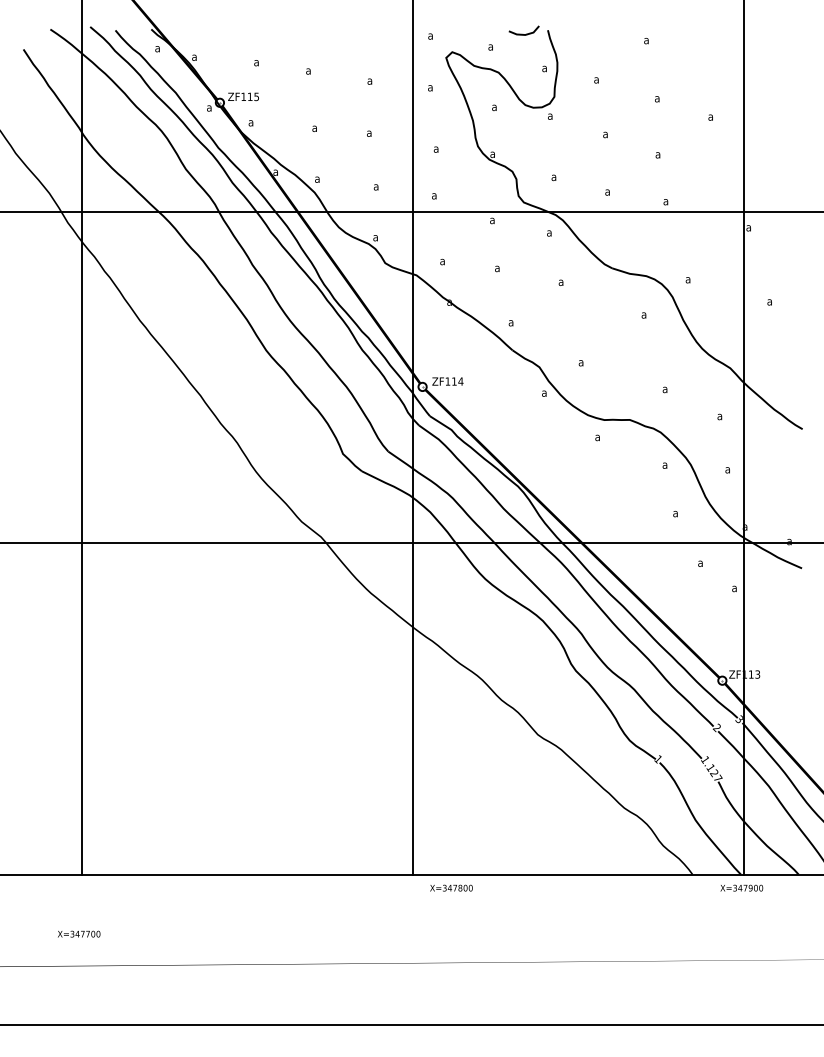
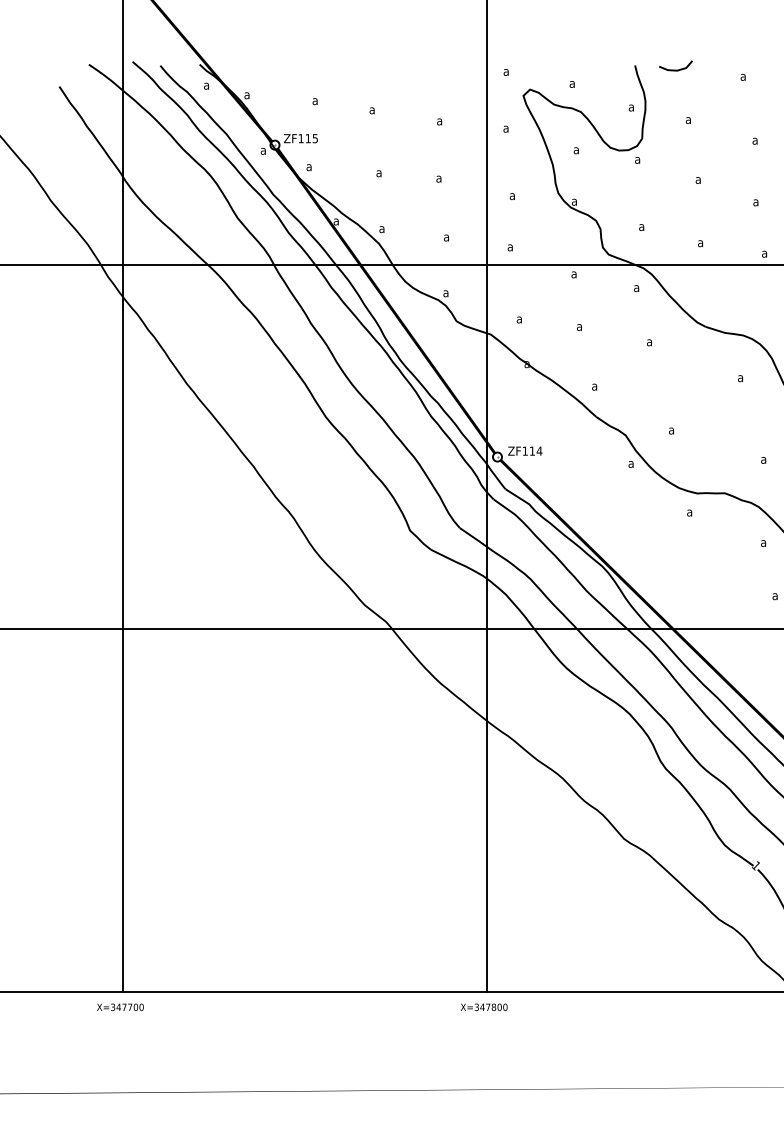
line: (522, 33) -> (674, 69), moved
text: (451, 887) -> (484, 1006), moved
text: (79, 933) -> (120, 1006), moved

